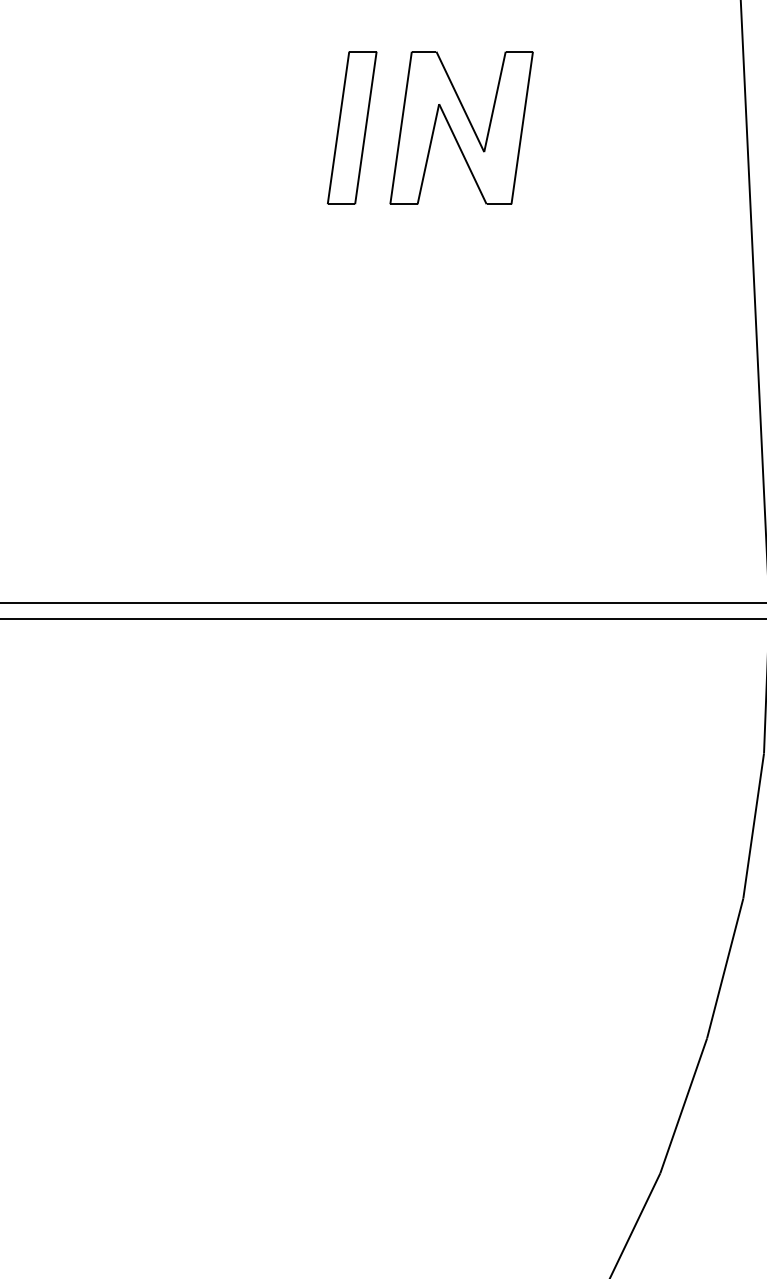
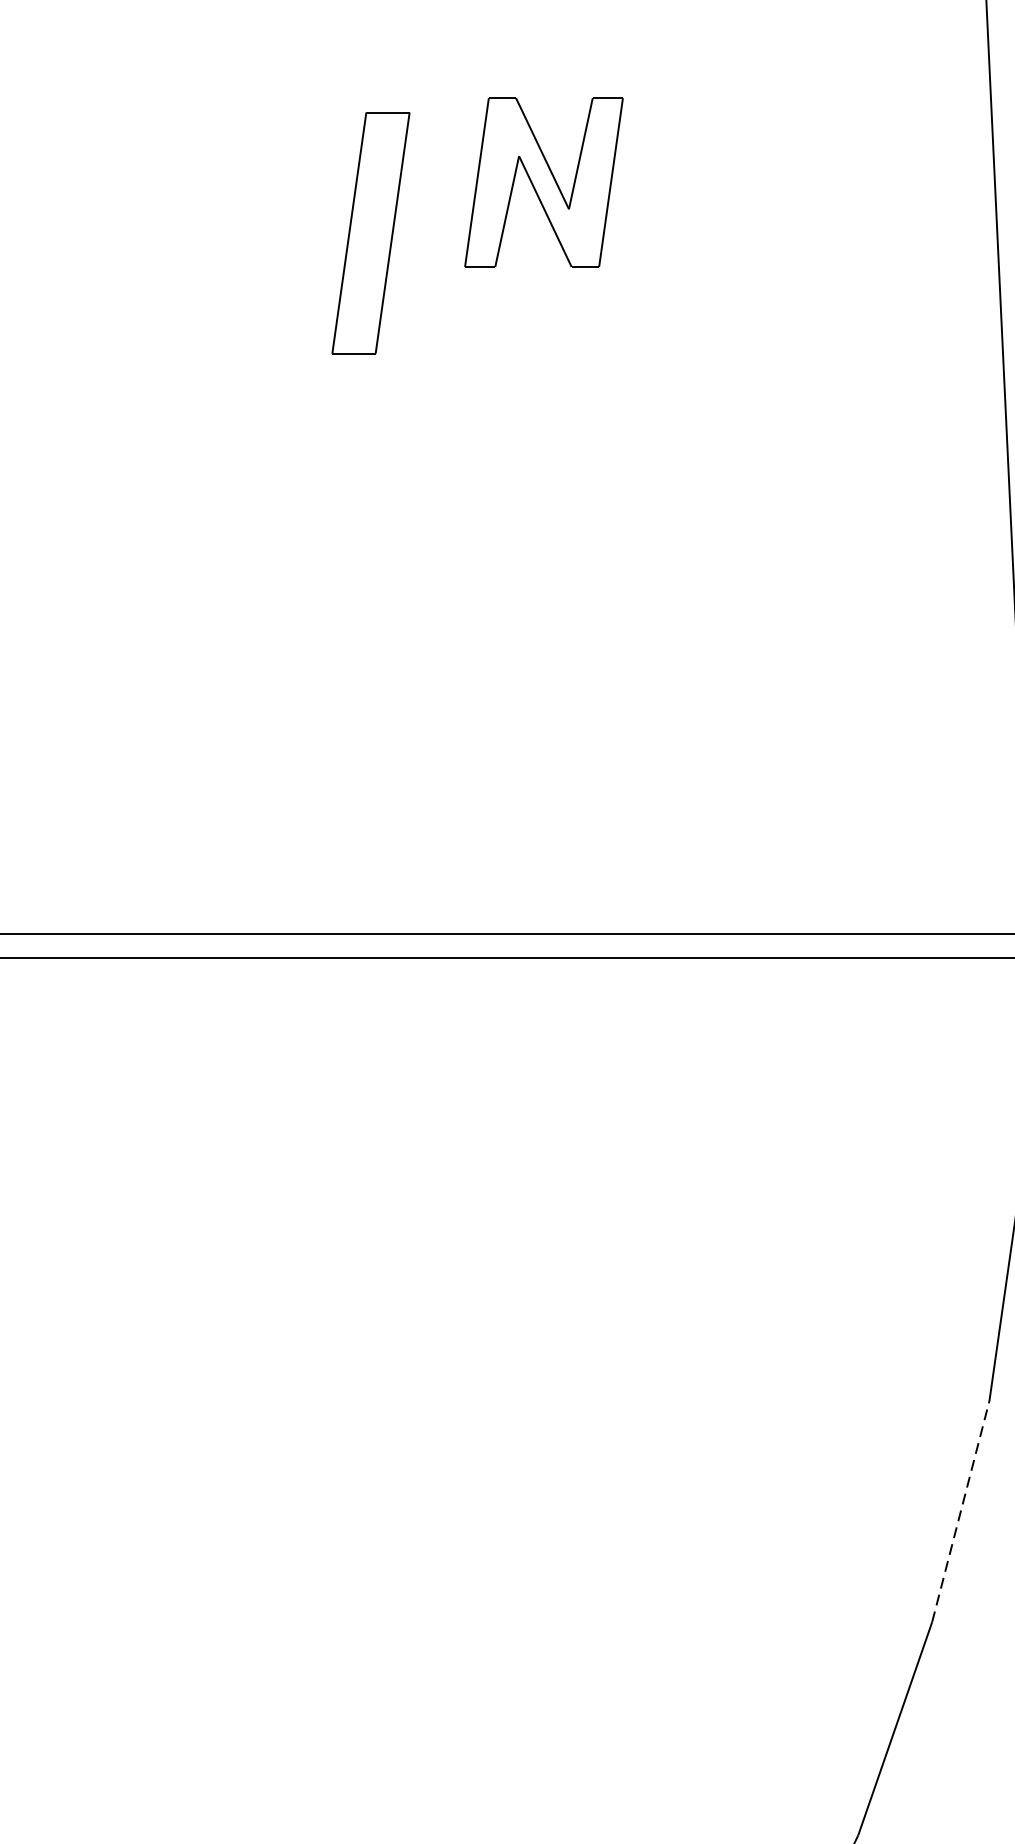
part: (352, 127) -> (371, 232), moved
part: (461, 127) -> (543, 181), size x0.7
line: (725, 968) -> (961, 1511), solid -> dashed

